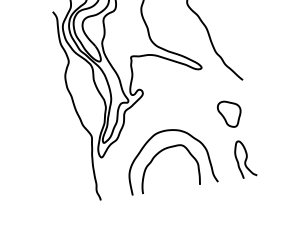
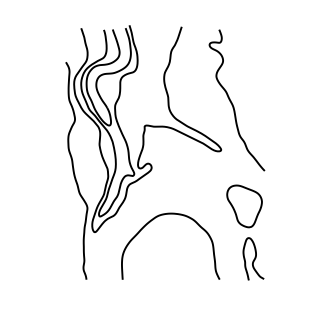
part: (229, 114) -> (244, 206), size x1.4
curve: (156, 156) -> (155, 240), removed

